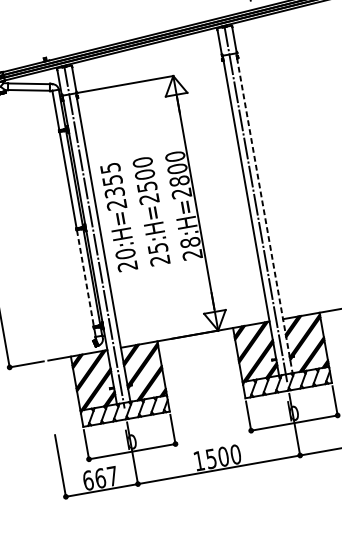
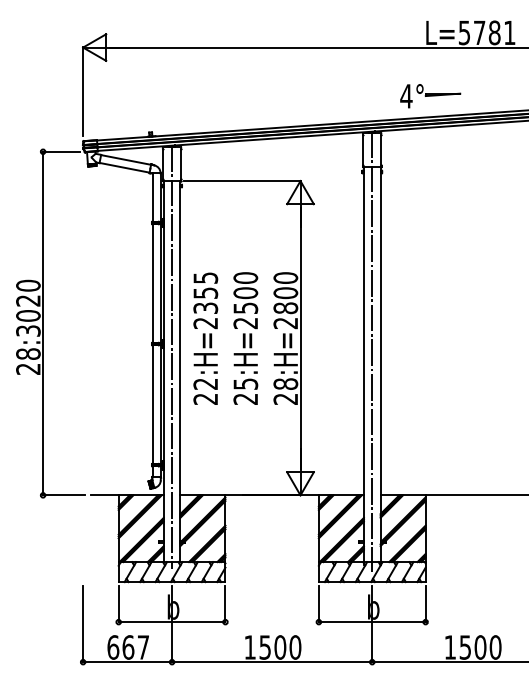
line: (264, 214) -> (380, 366), dashed -> solid
text: (125, 254) -> (205, 384), 20:H=2355 -> 22:H=2355
line: (85, 278) -> (152, 405), dashed -> solid

